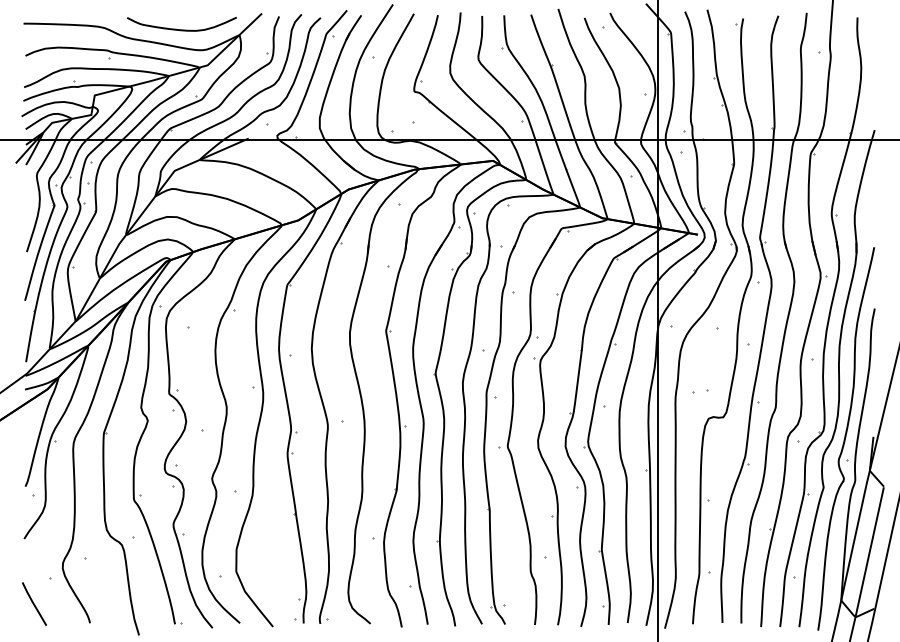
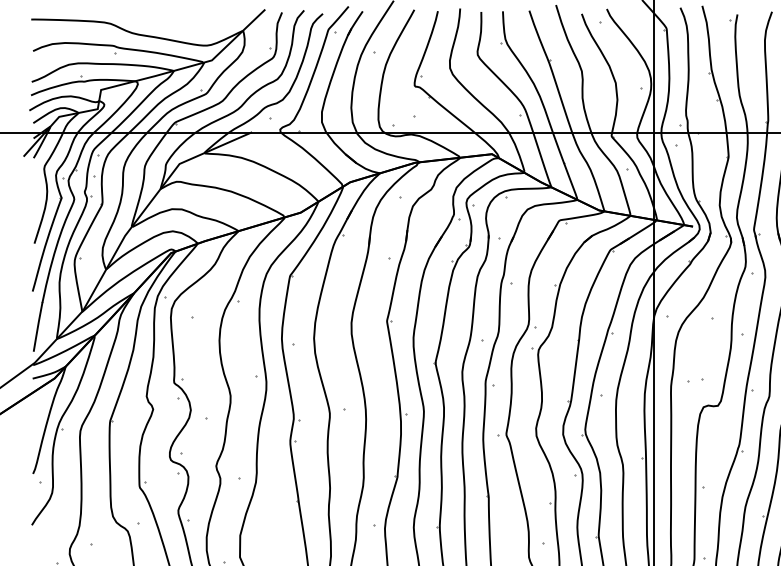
curve: (181, 29) -> (186, 25), removed

